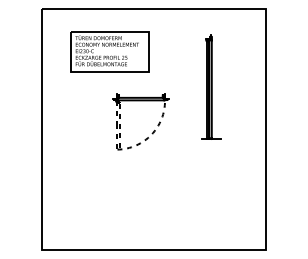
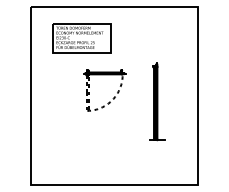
part: (211, 86) -> (157, 101), moved

